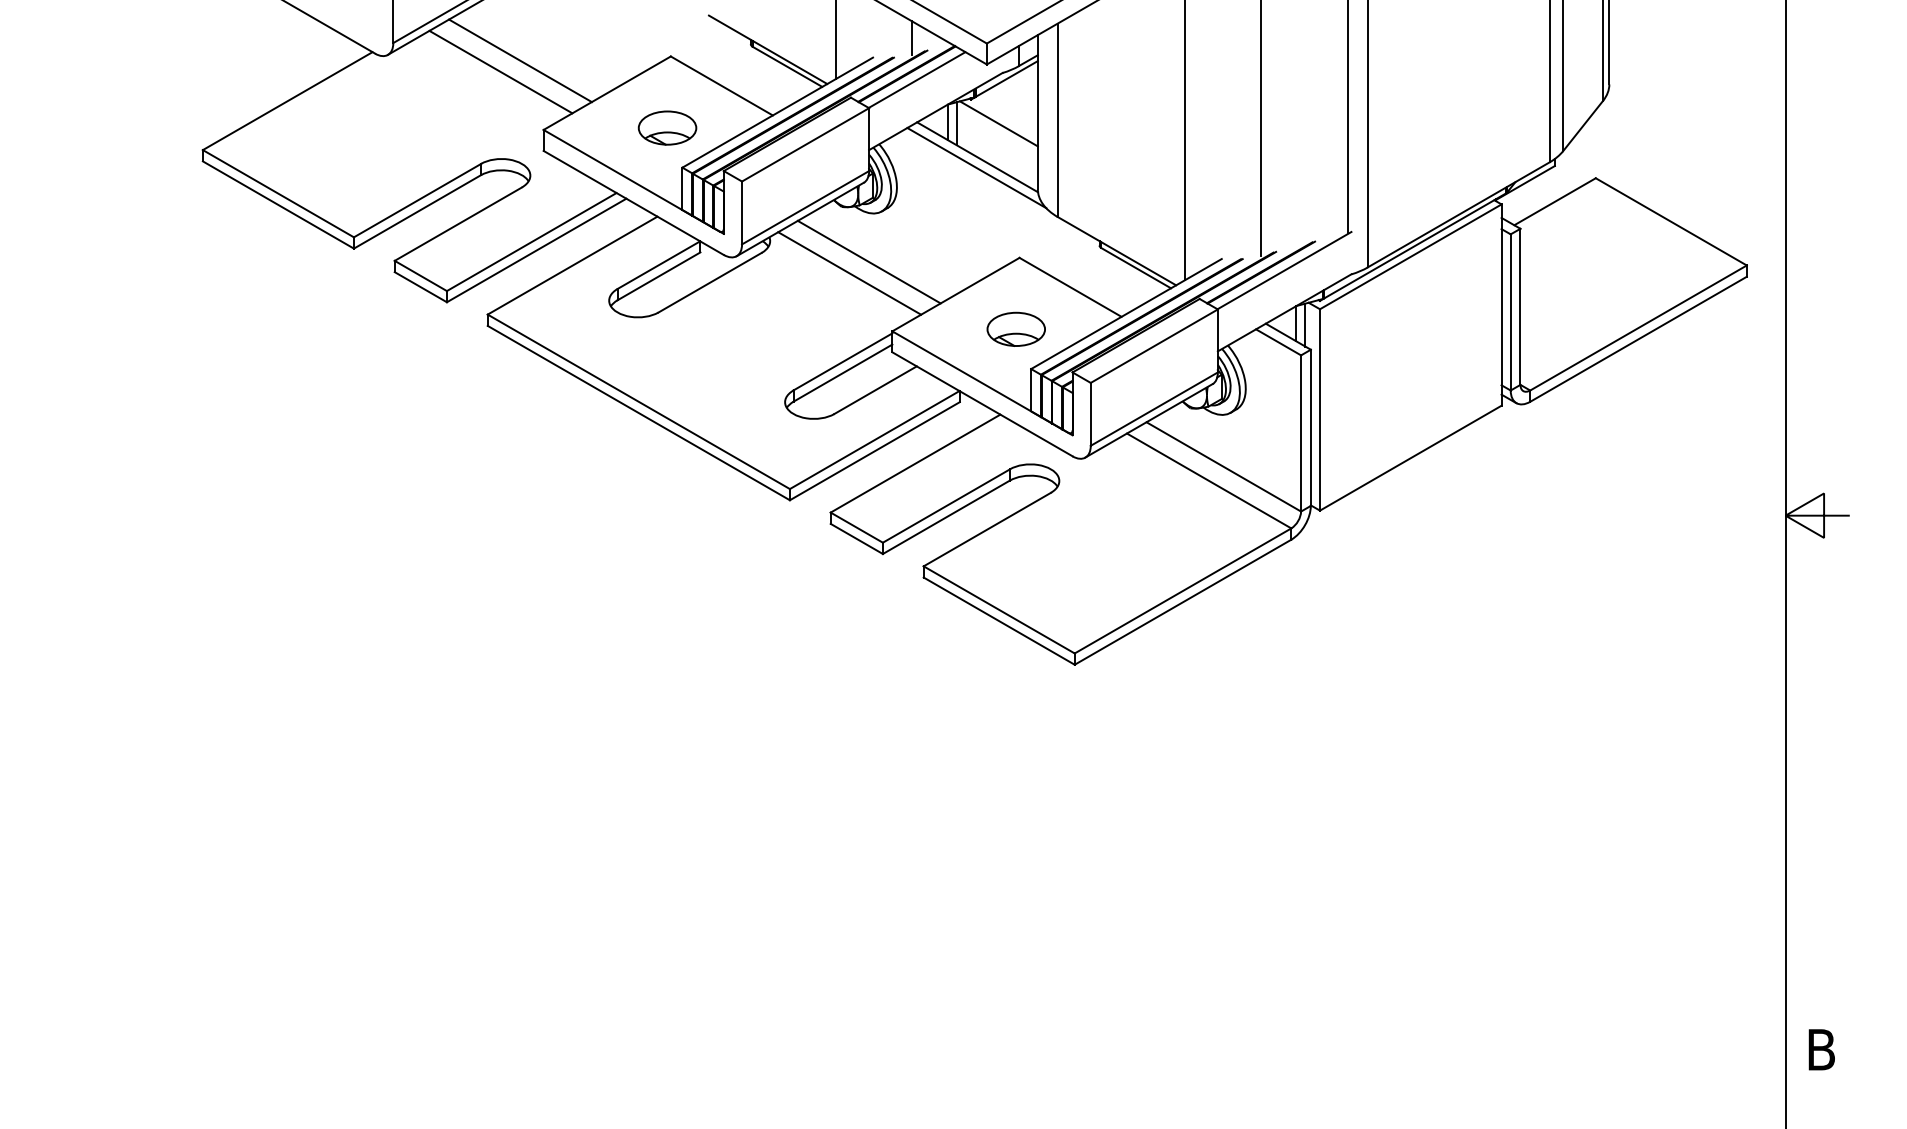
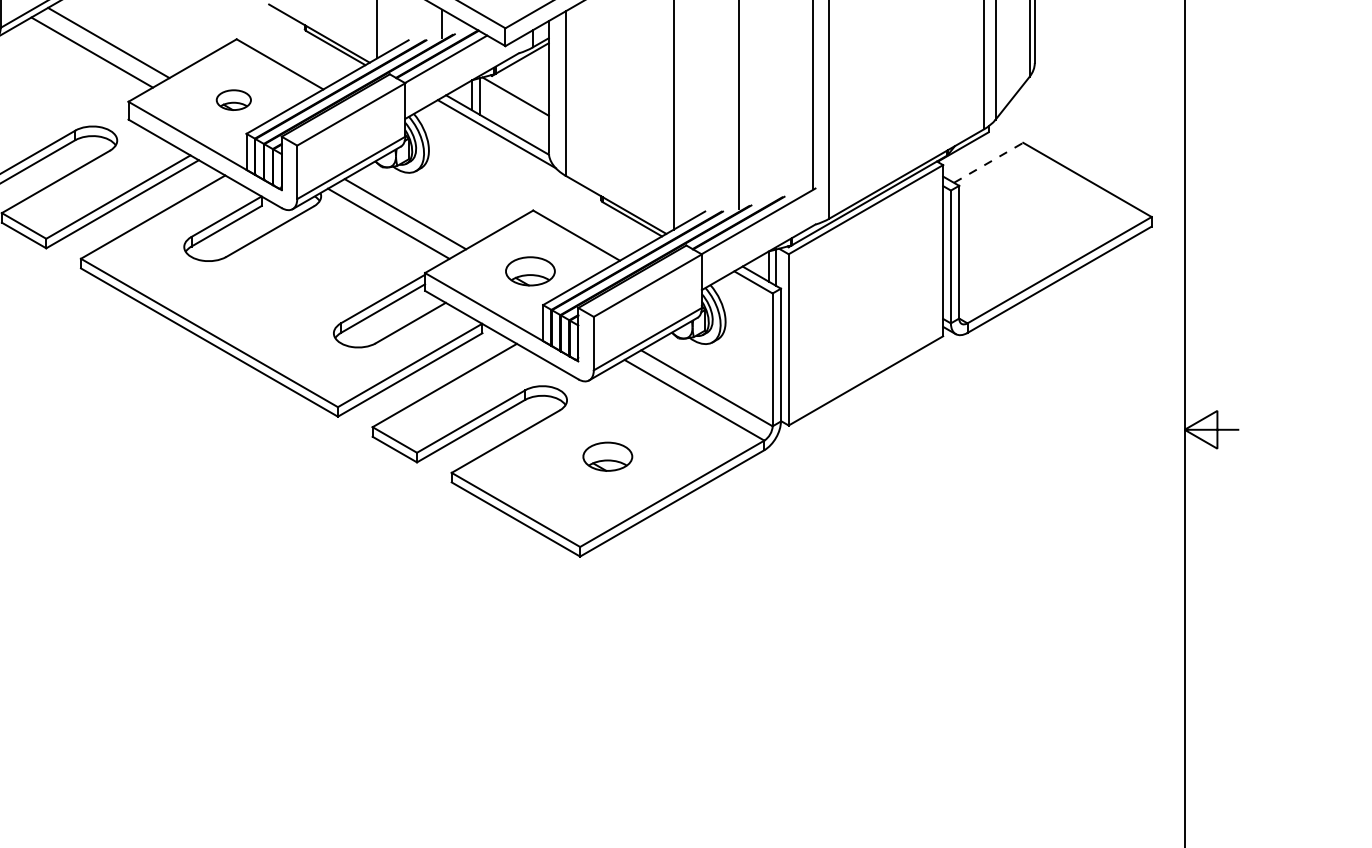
part: (667, 127) -> (233, 99), size x0.7
line: (1555, 201) -> (989, 162), solid -> dashed
part: (1106, 546) -> (607, 456), added

